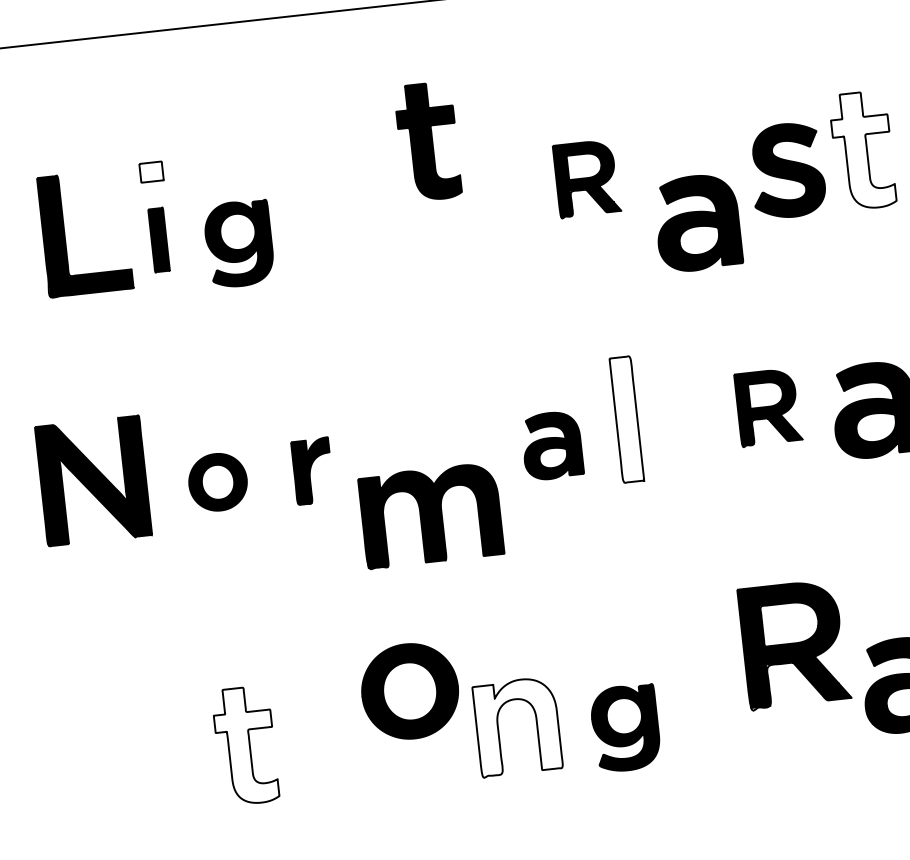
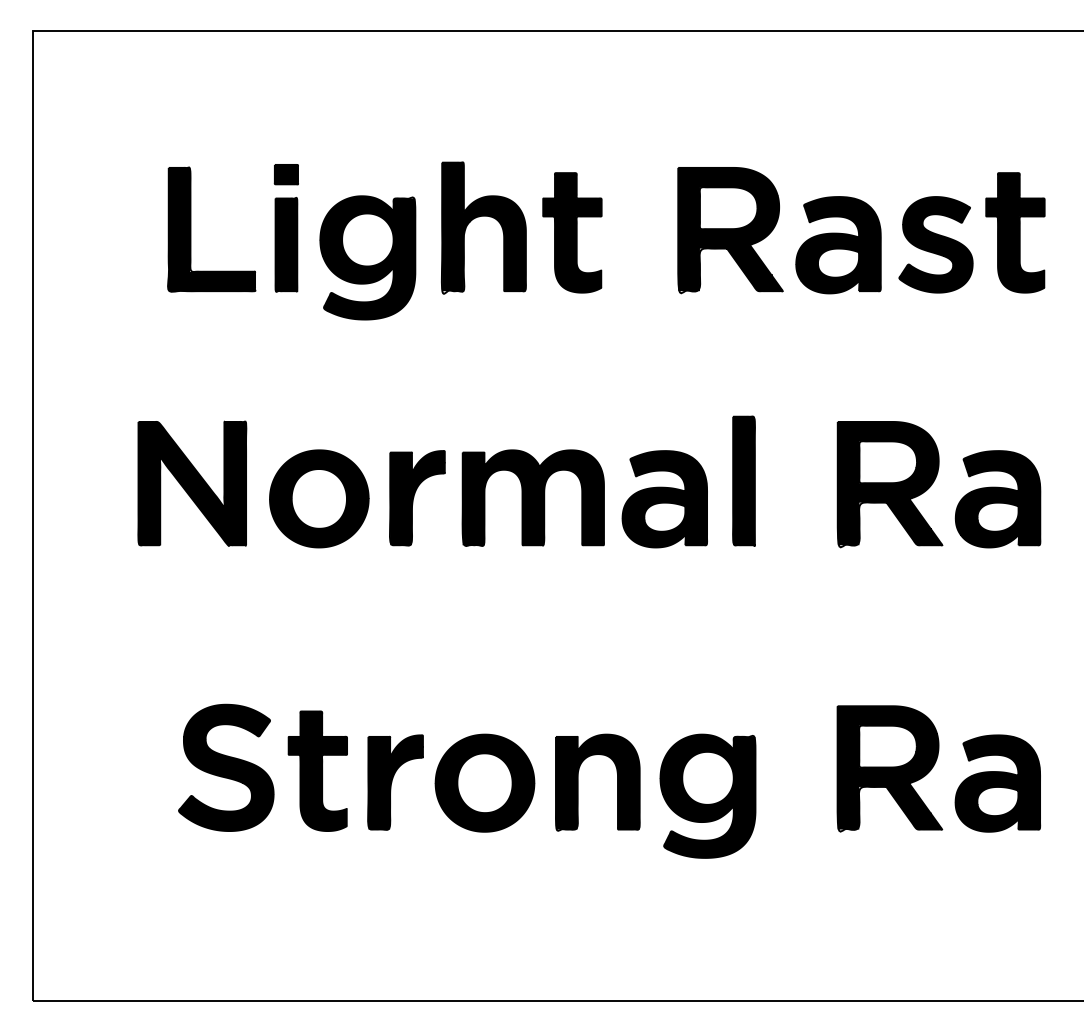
part: (428, 141) -> (572, 232), moved
fill: (862, 150) -> (1015, 232), added
fill: (151, 172) -> (286, 174), added
part: (587, 178) -> (730, 230), size x1.67
part: (342, 192) -> (479, 217), added
part: (697, 223) -> (838, 245), moved
part: (159, 239) -> (286, 244), size x1.43
part: (238, 243) -> (367, 257), size x1.43
part: (767, 407) -> (889, 484), size x1.67
fill: (626, 419) -> (743, 480), added
part: (551, 445) -> (664, 499), size x1.43
part: (312, 471) -> (417, 498), size x1.43
part: (218, 481) -> (319, 498), size x1.67
part: (430, 515) -> (532, 497), moved
part: (794, 644) -> (889, 768), moved
part: (409, 690) -> (484, 782), moved
fill: (517, 725) -> (597, 781), added
part: (625, 727) -> (707, 795), size x1.43
fill: (245, 746) -> (317, 771), added
part: (321, 748) -> (395, 782), added
part: (156, 751) -> (226, 767), added

